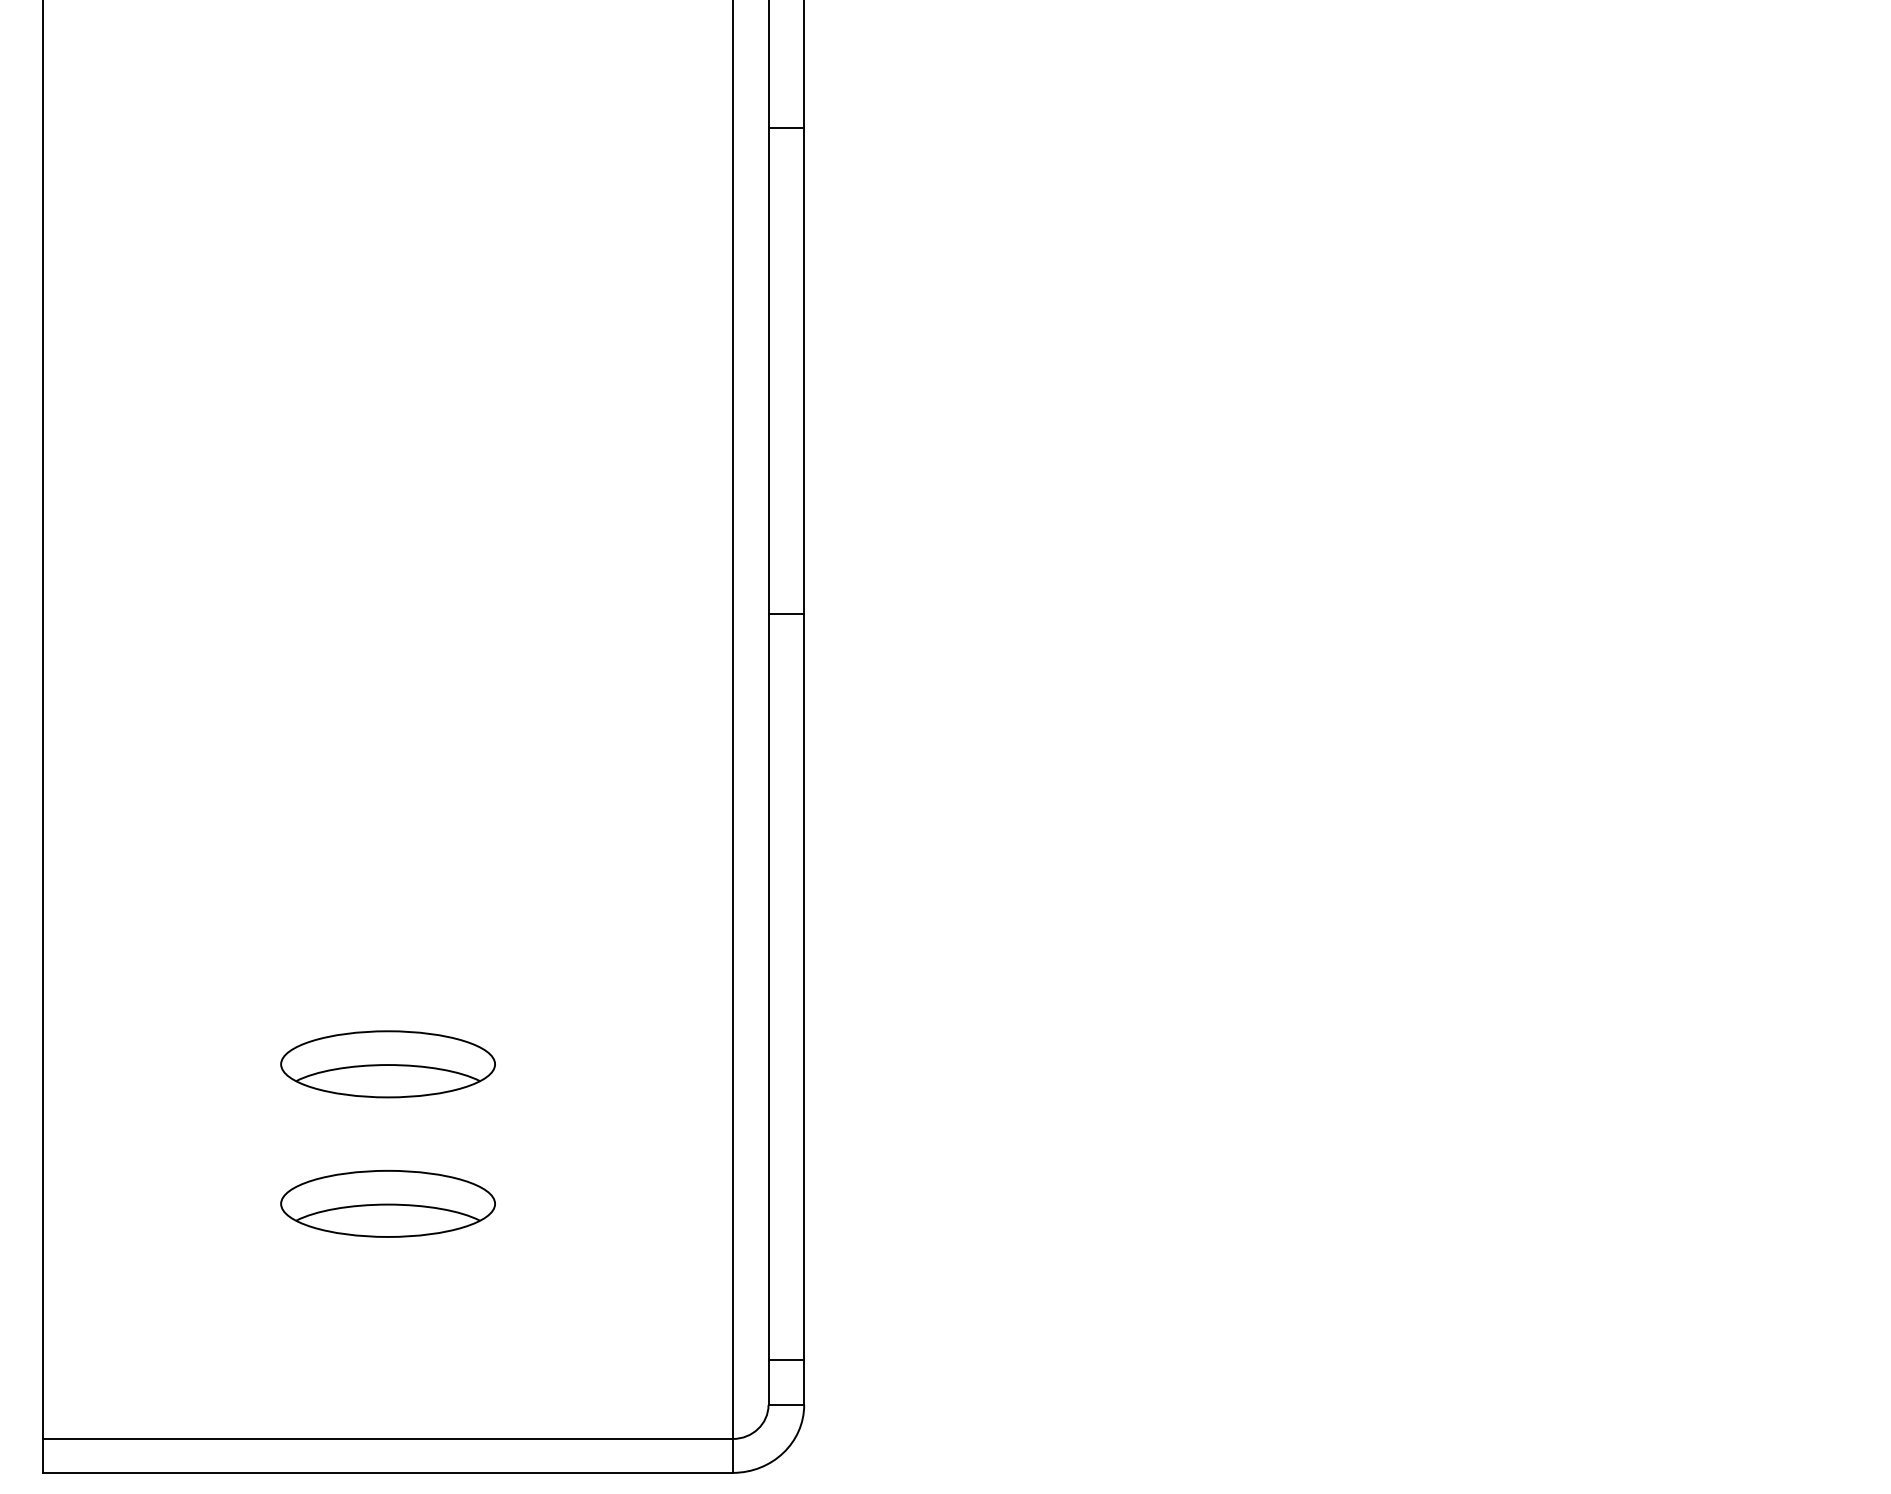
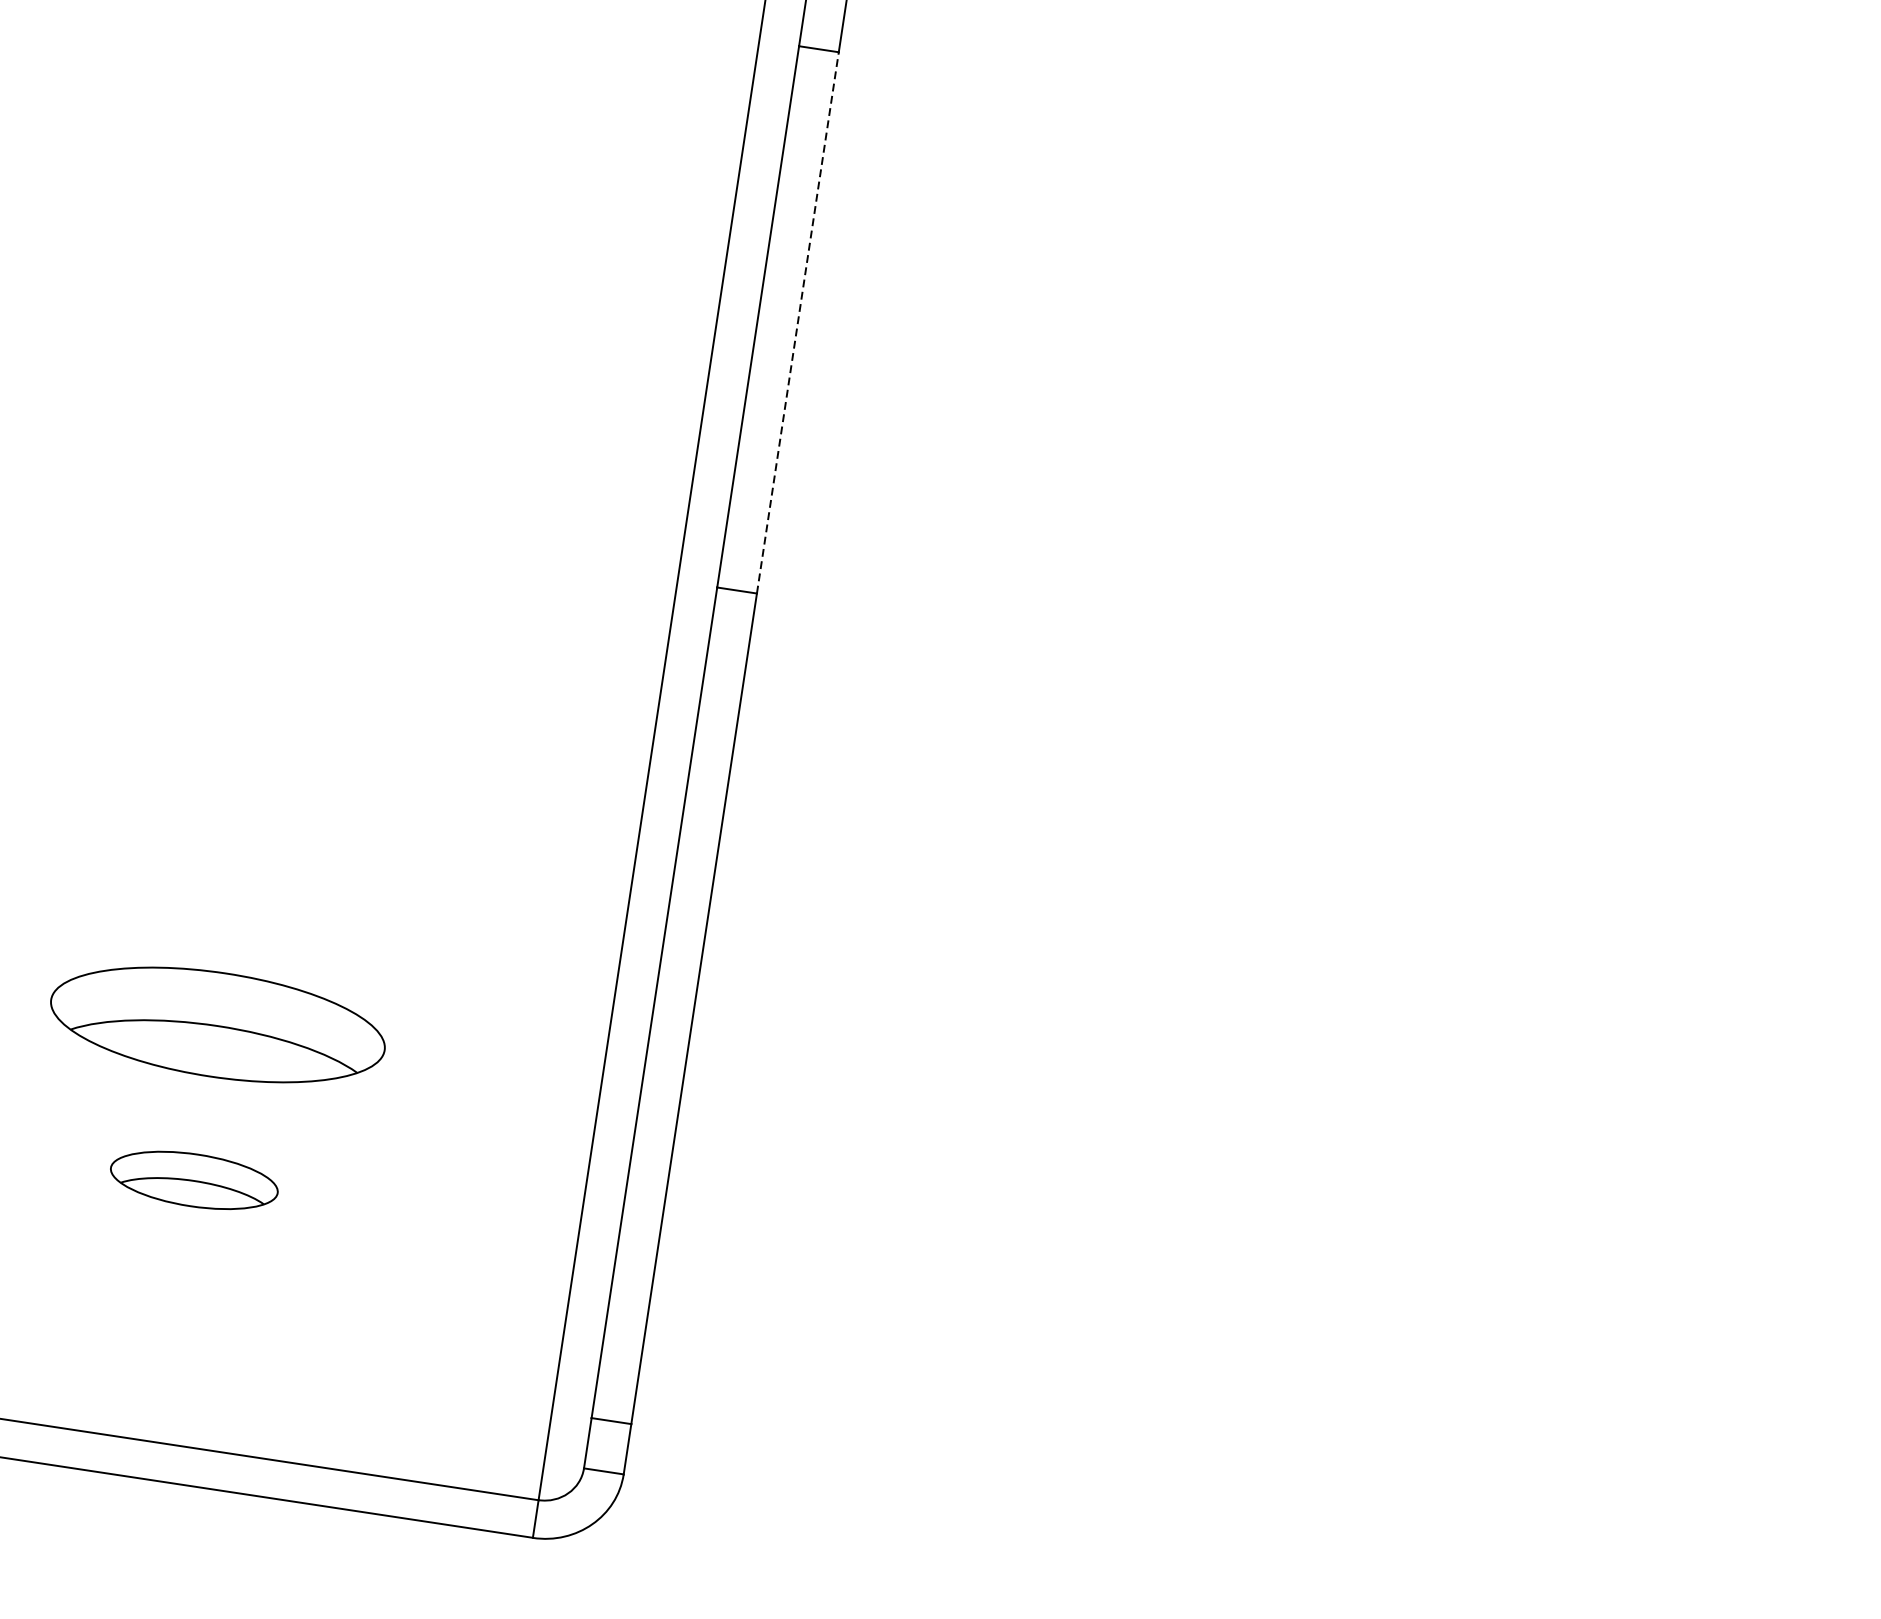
line: (804, 370) -> (798, 322), solid -> dashed
part: (387, 1064) -> (217, 1025), size x1.4
part: (387, 1203) -> (193, 1179), size x0.7

